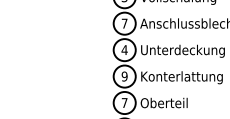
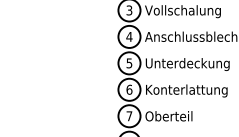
text: (124, 23) -> (129, 36), 7 -> 4
text: (124, 50) -> (129, 63), 4 -> 5
text: (124, 76) -> (129, 89), 9 -> 6

